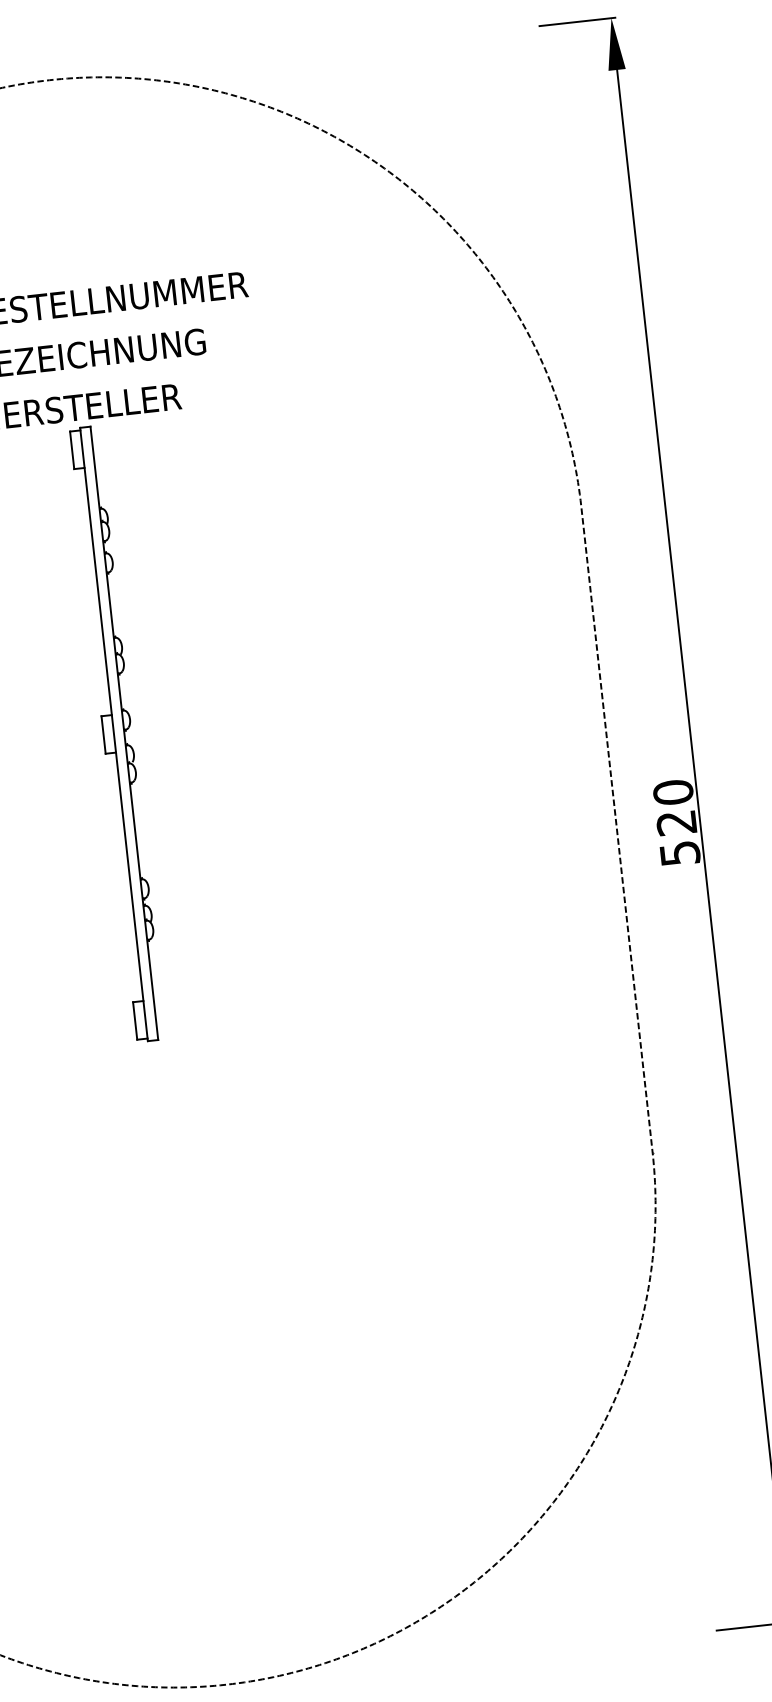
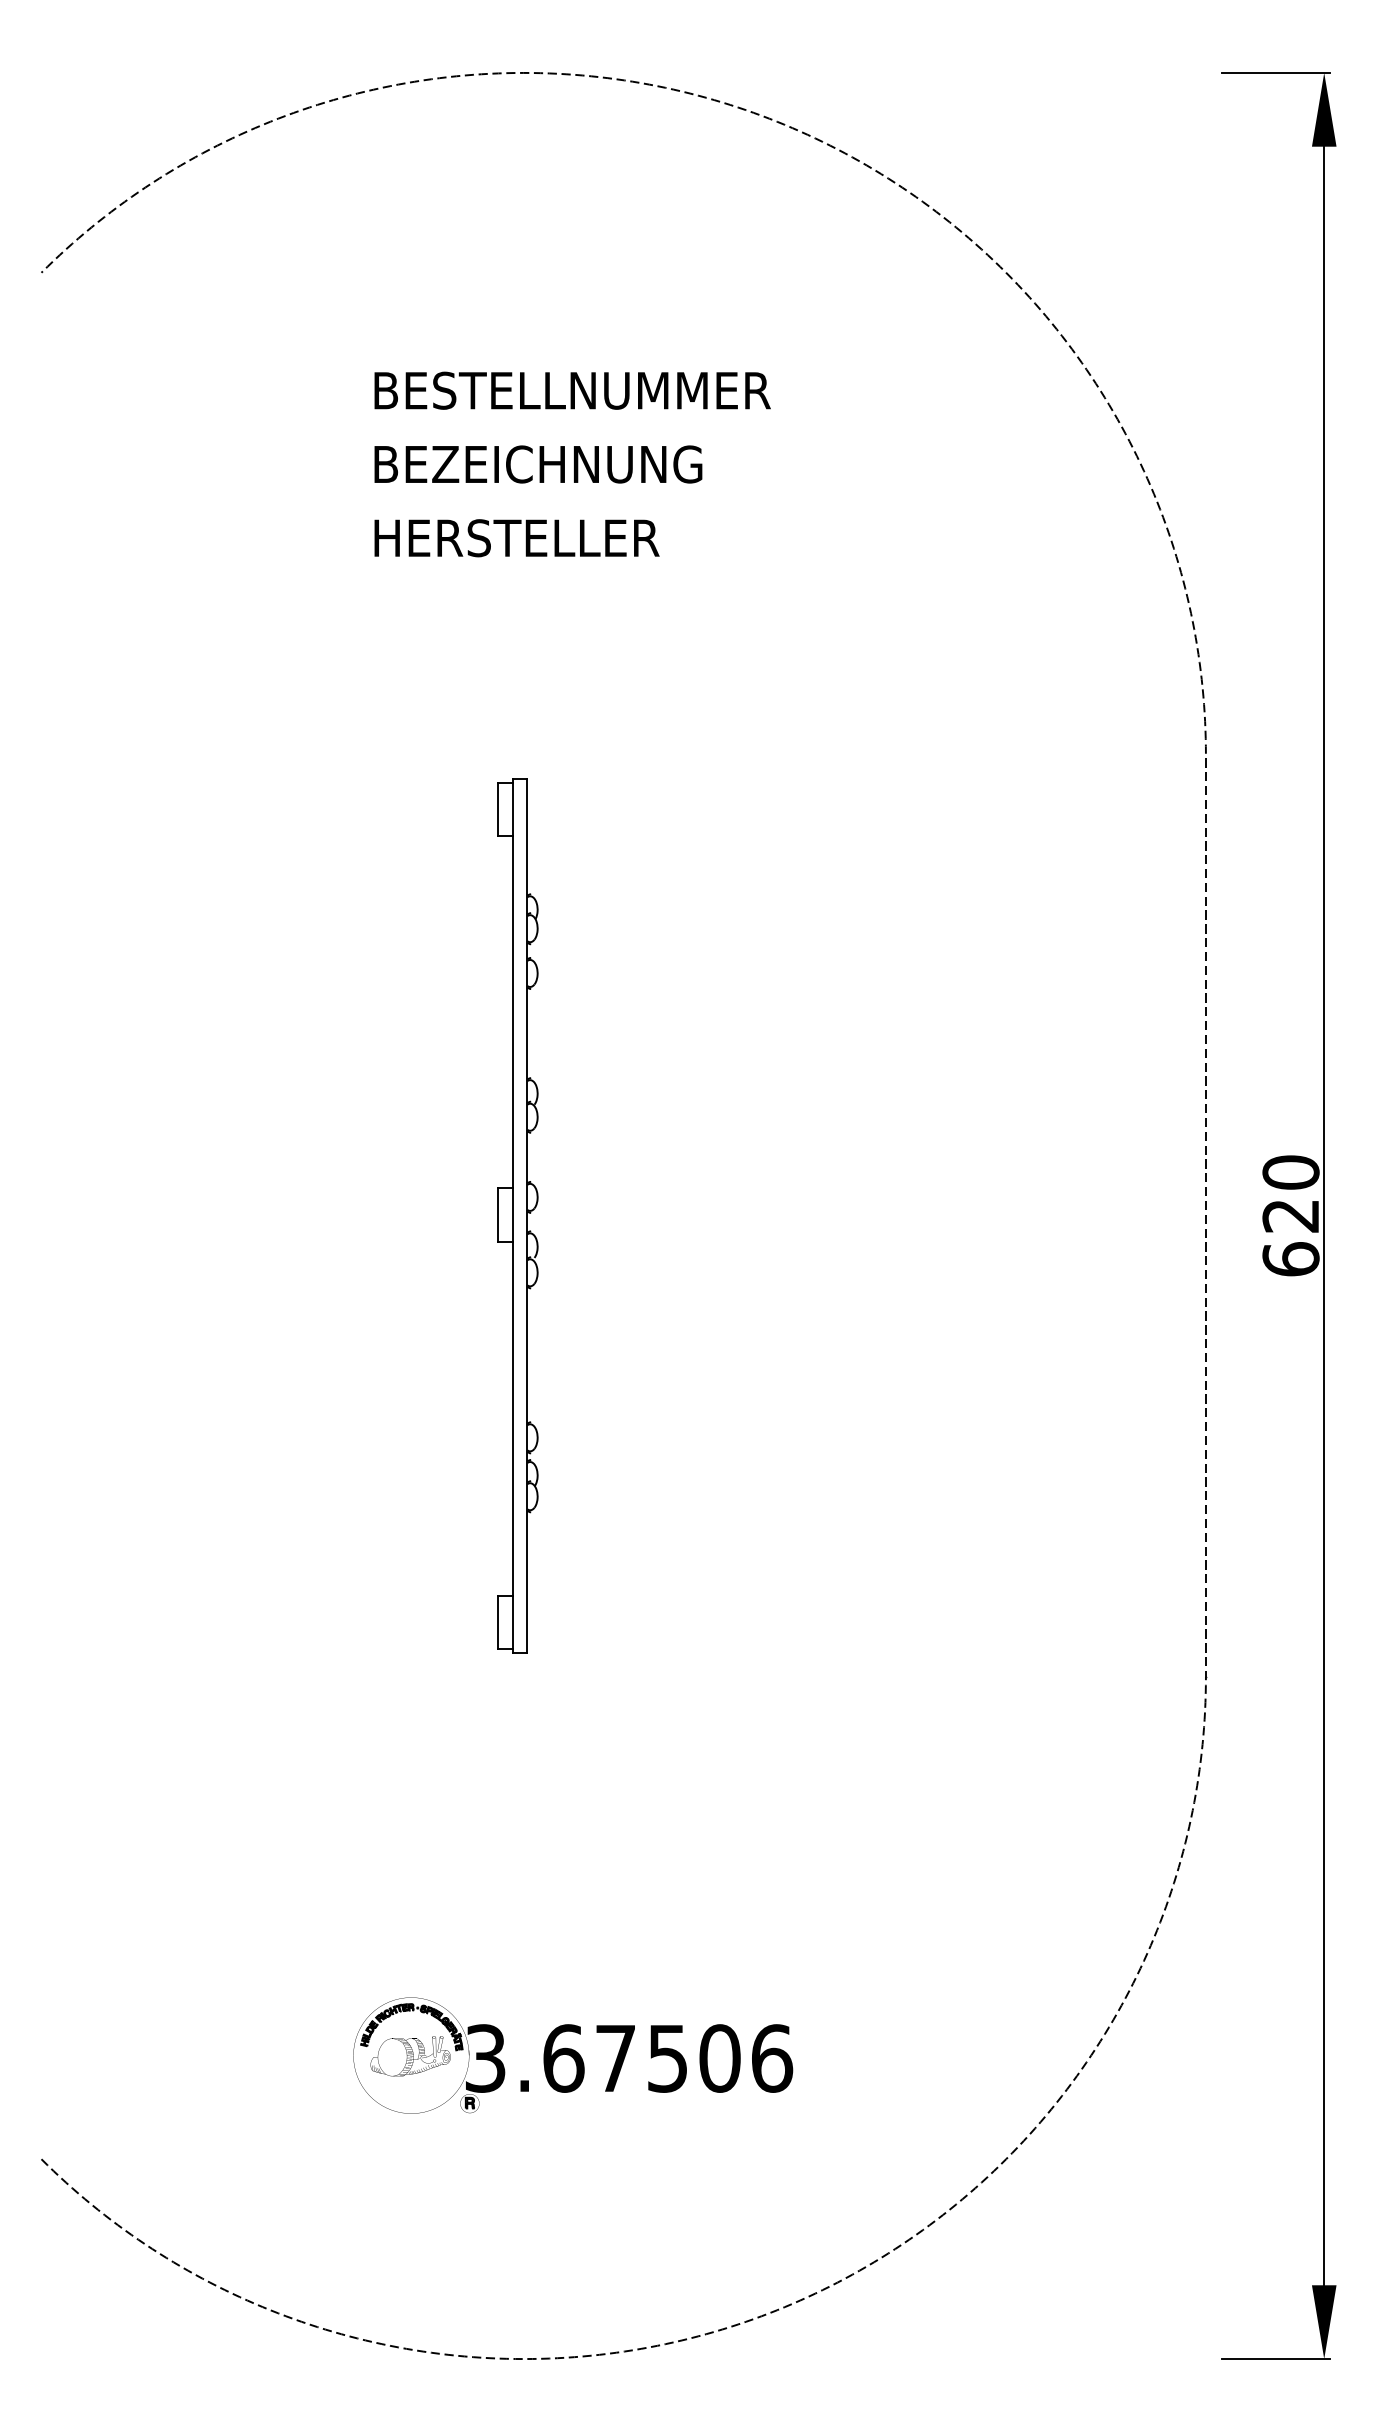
part: (117, 733) -> (517, 1215), moved
text: (679, 853) -> (1290, 1259), 520 -> 620
part: (238, 1467) -> (573, 2055), added

